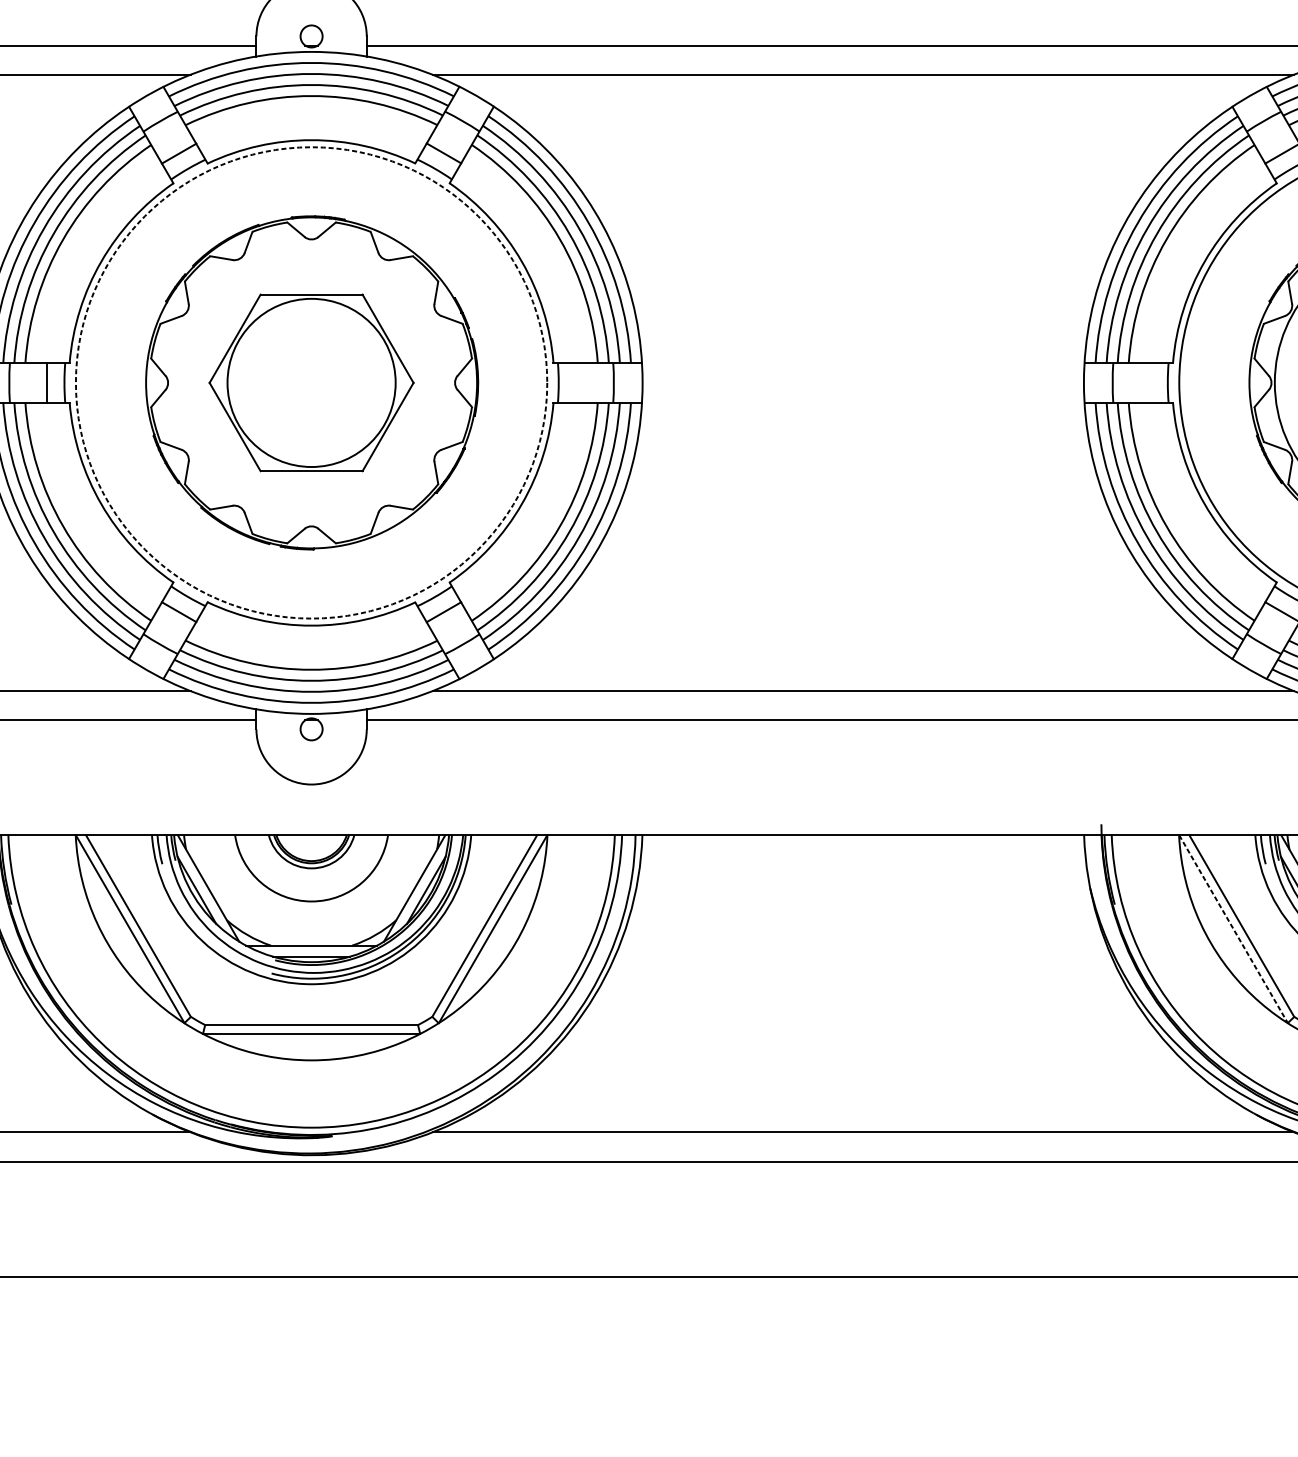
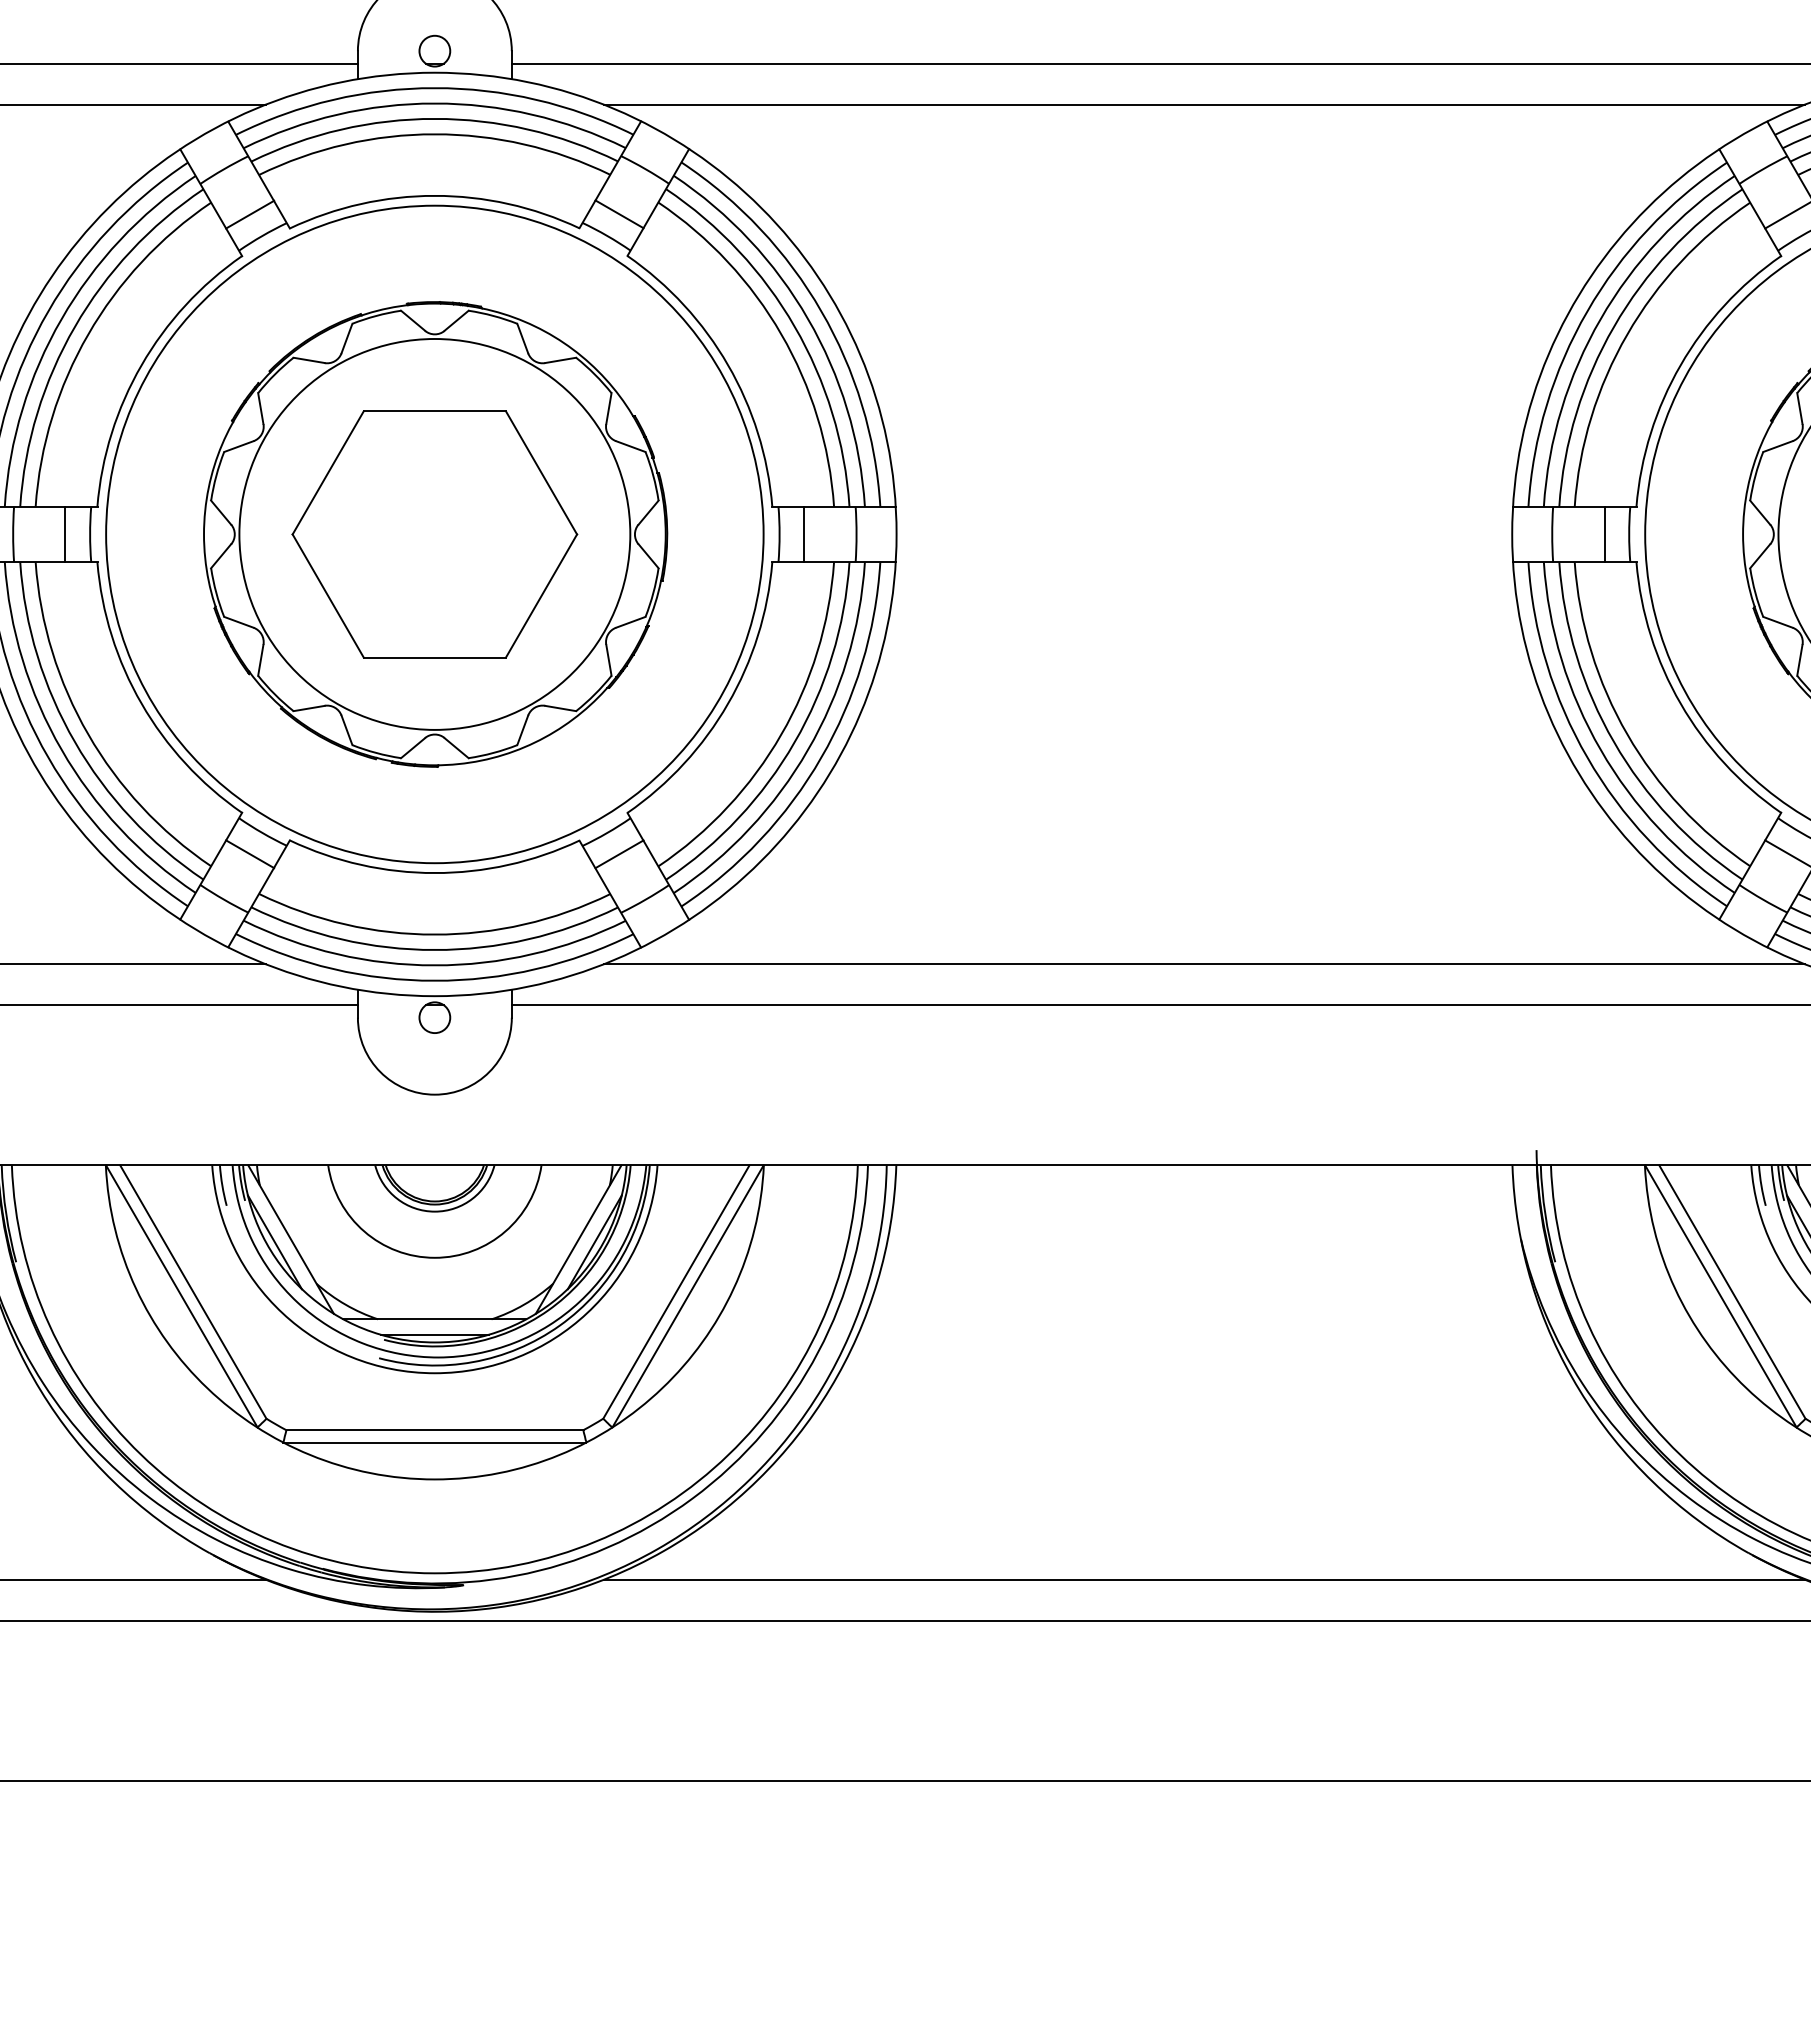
circle: (311, 382) -> (434, 534), dashed -> solid
circle: (311, 382) -> (434, 534), size x1.67
line: (576, 382) -> (804, 534), added
line: (1150, 382) -> (1604, 534), added
line: (1233, 929) -> (1721, 1296), dashed -> solid

